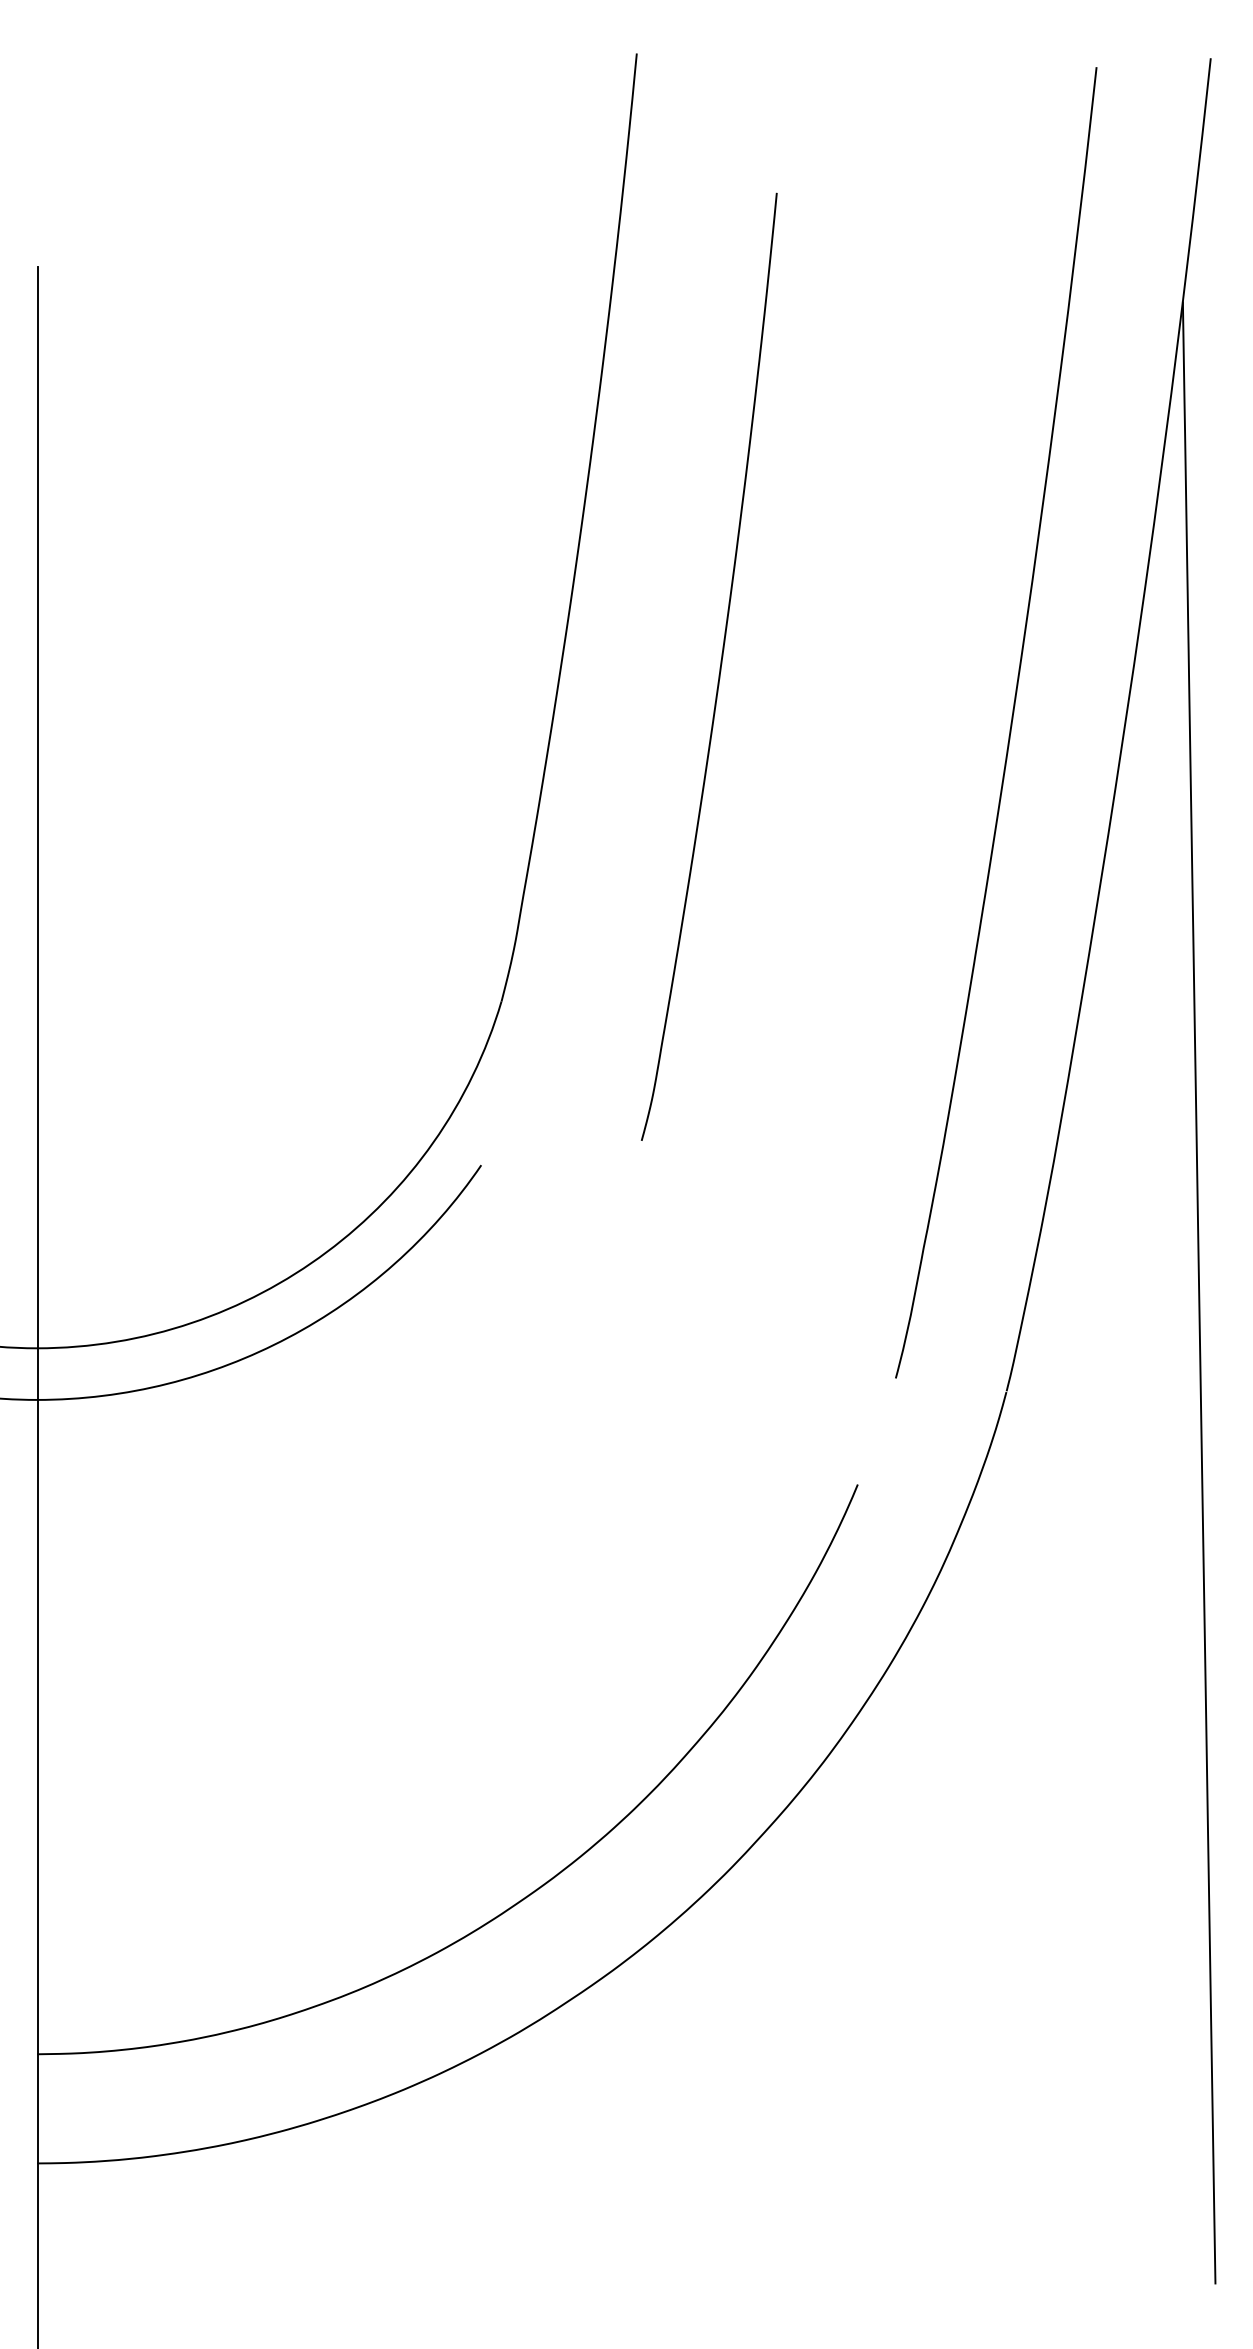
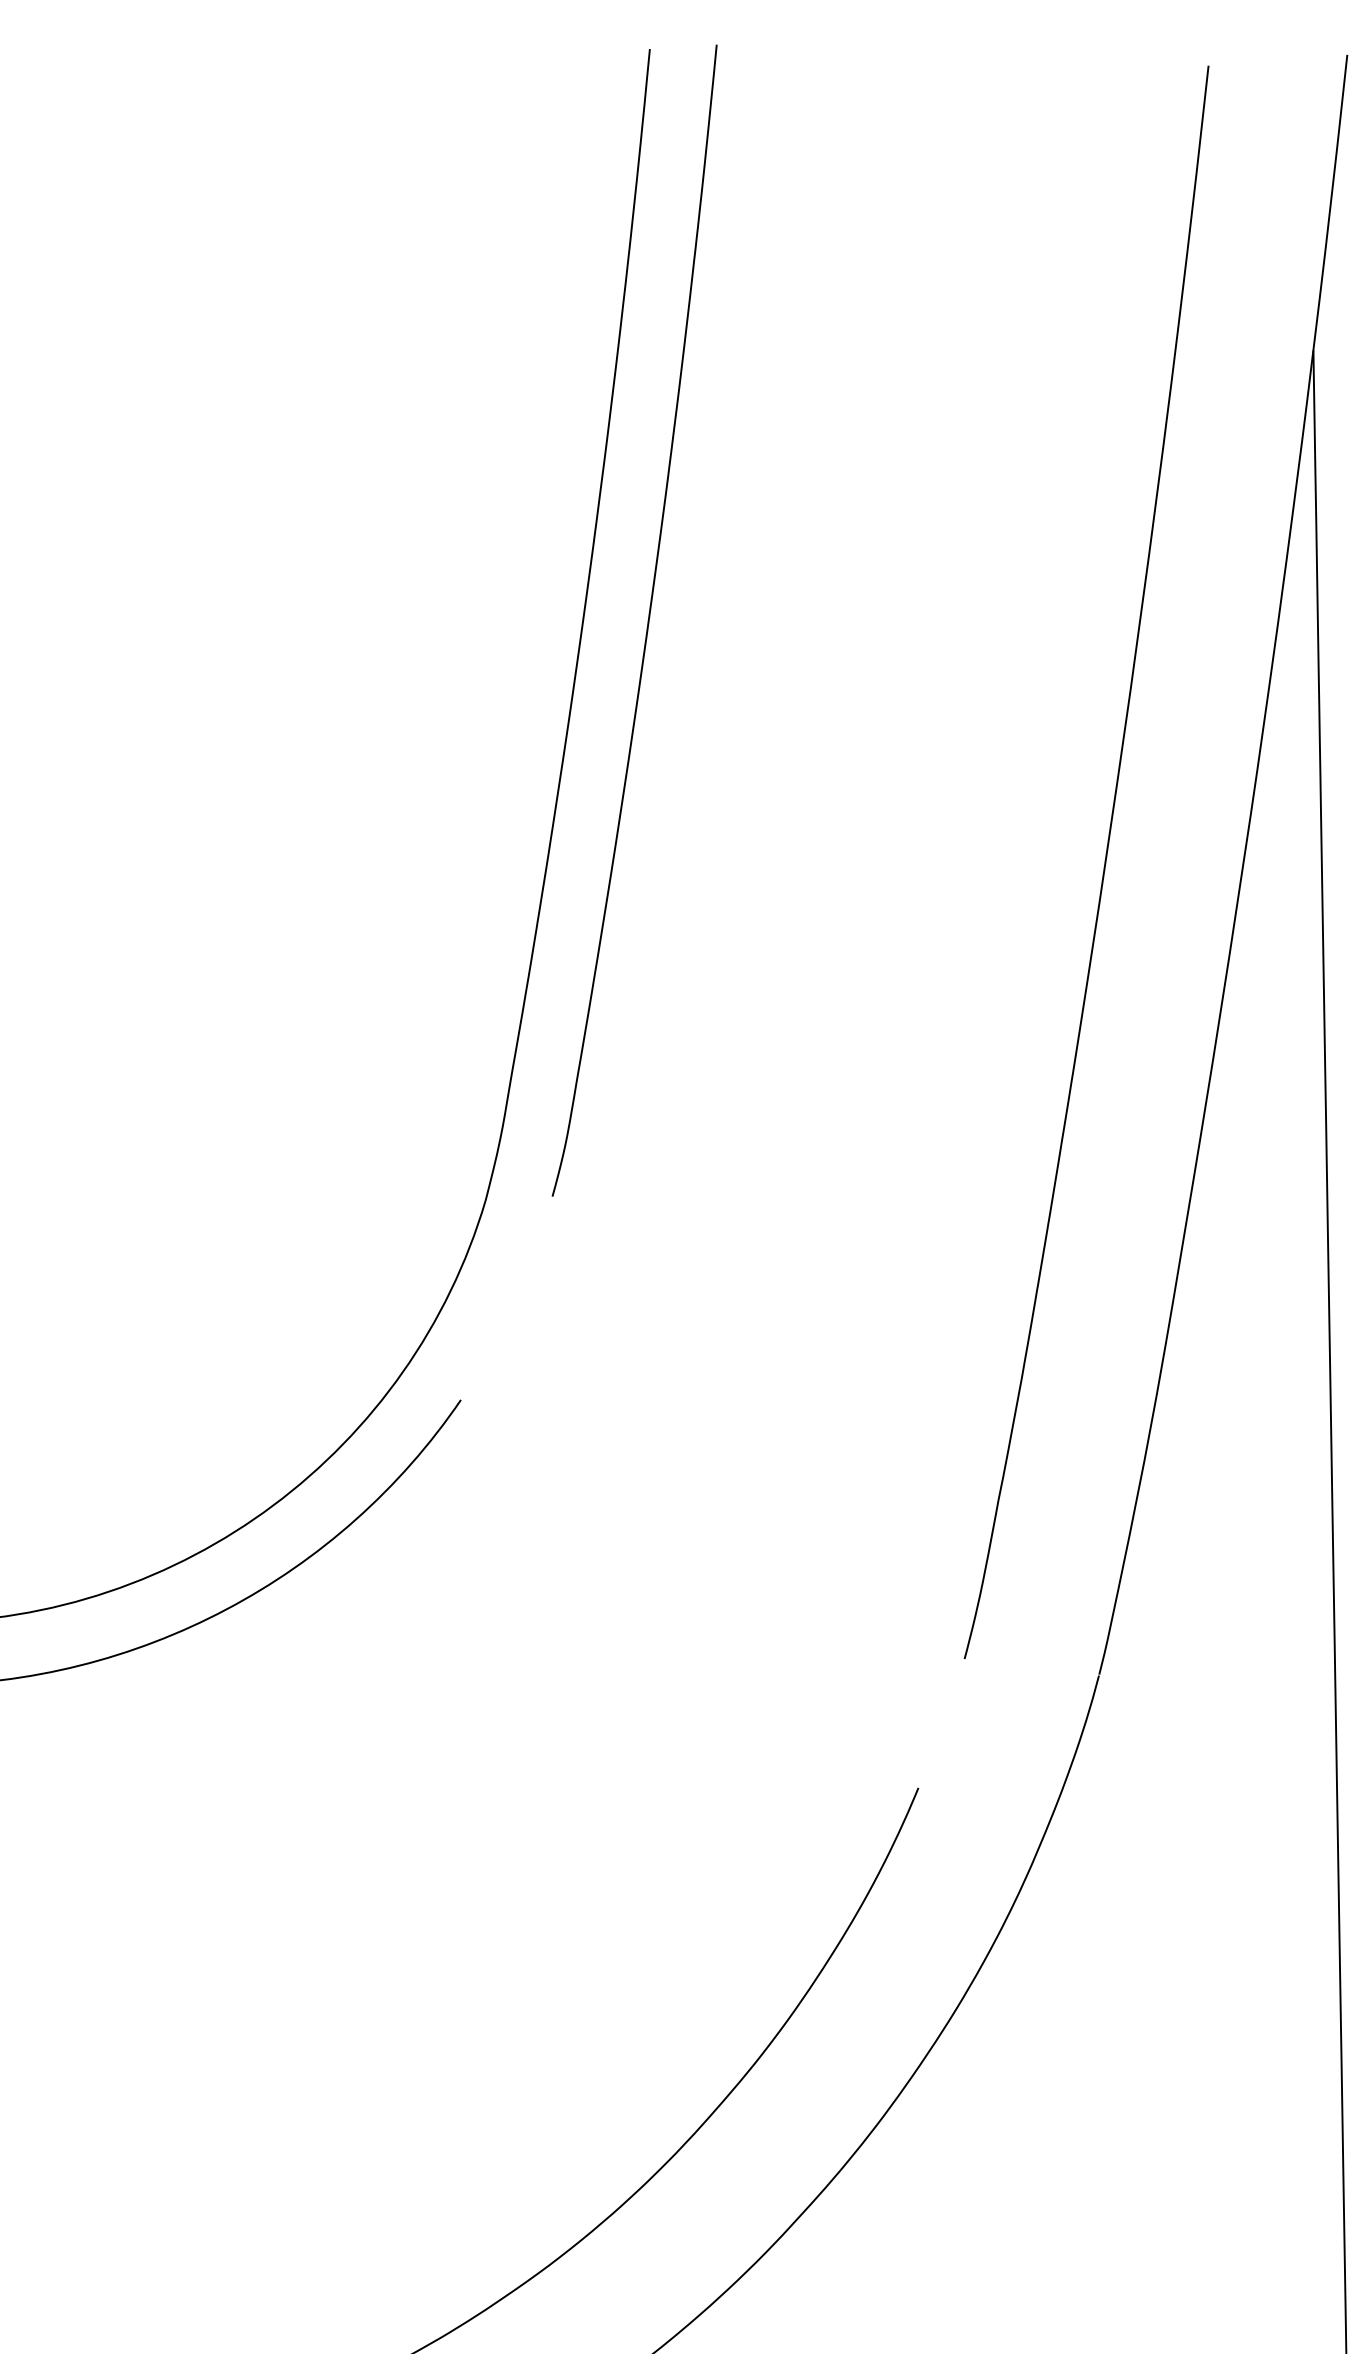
curve: (719, 667) -> (647, 621), moved

